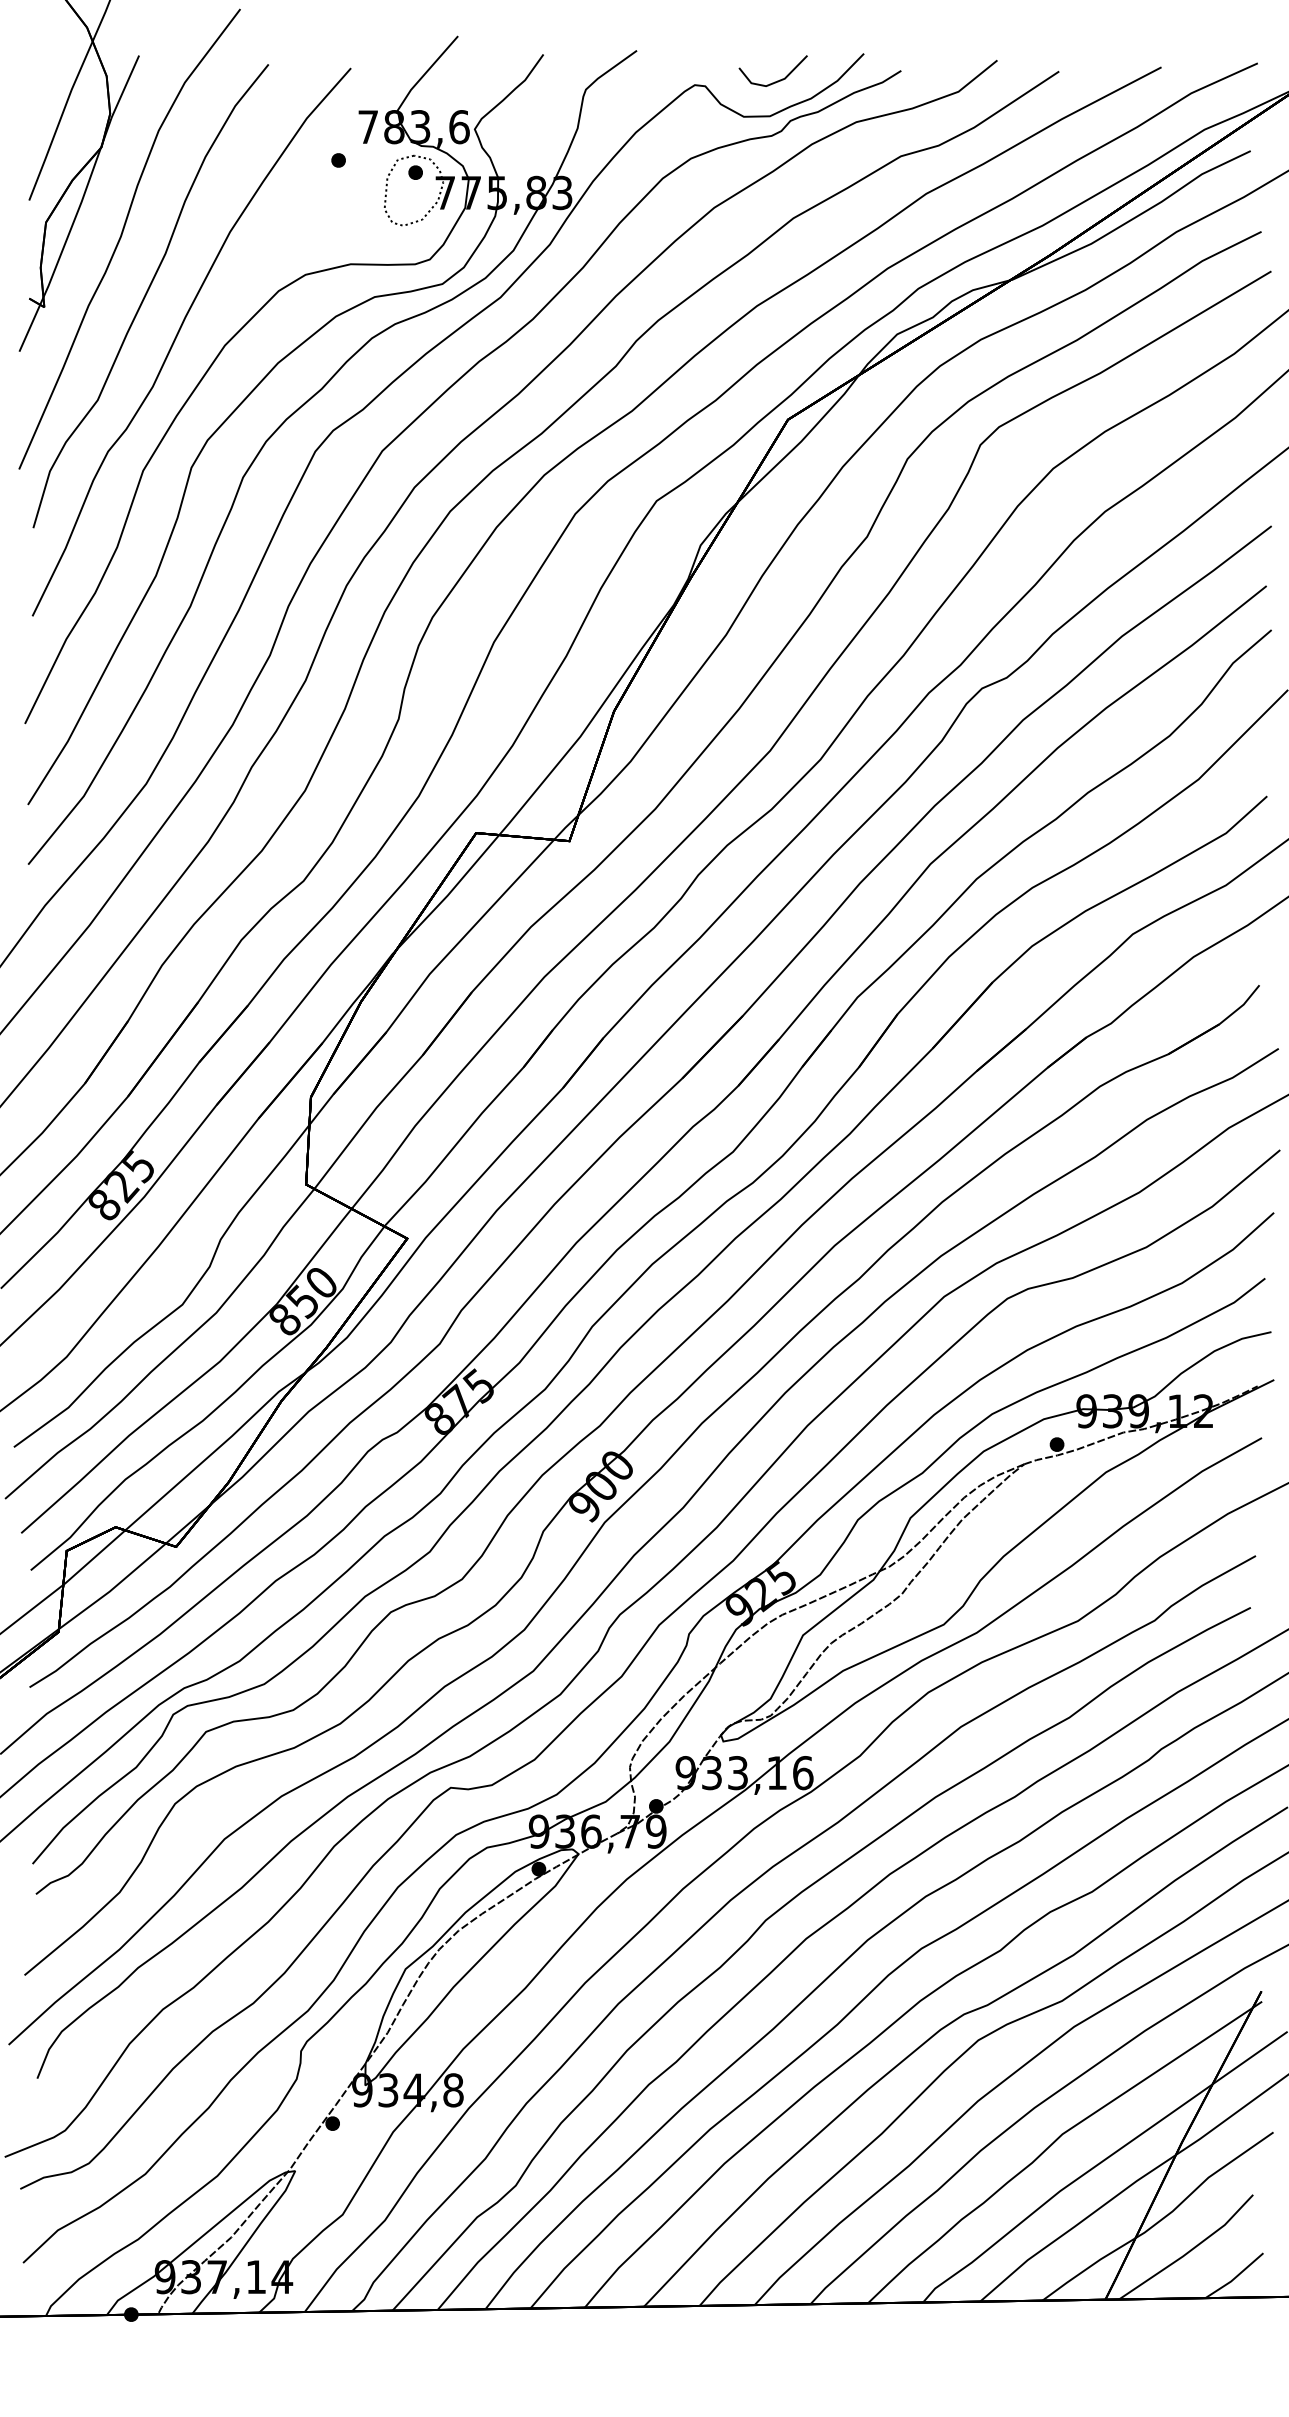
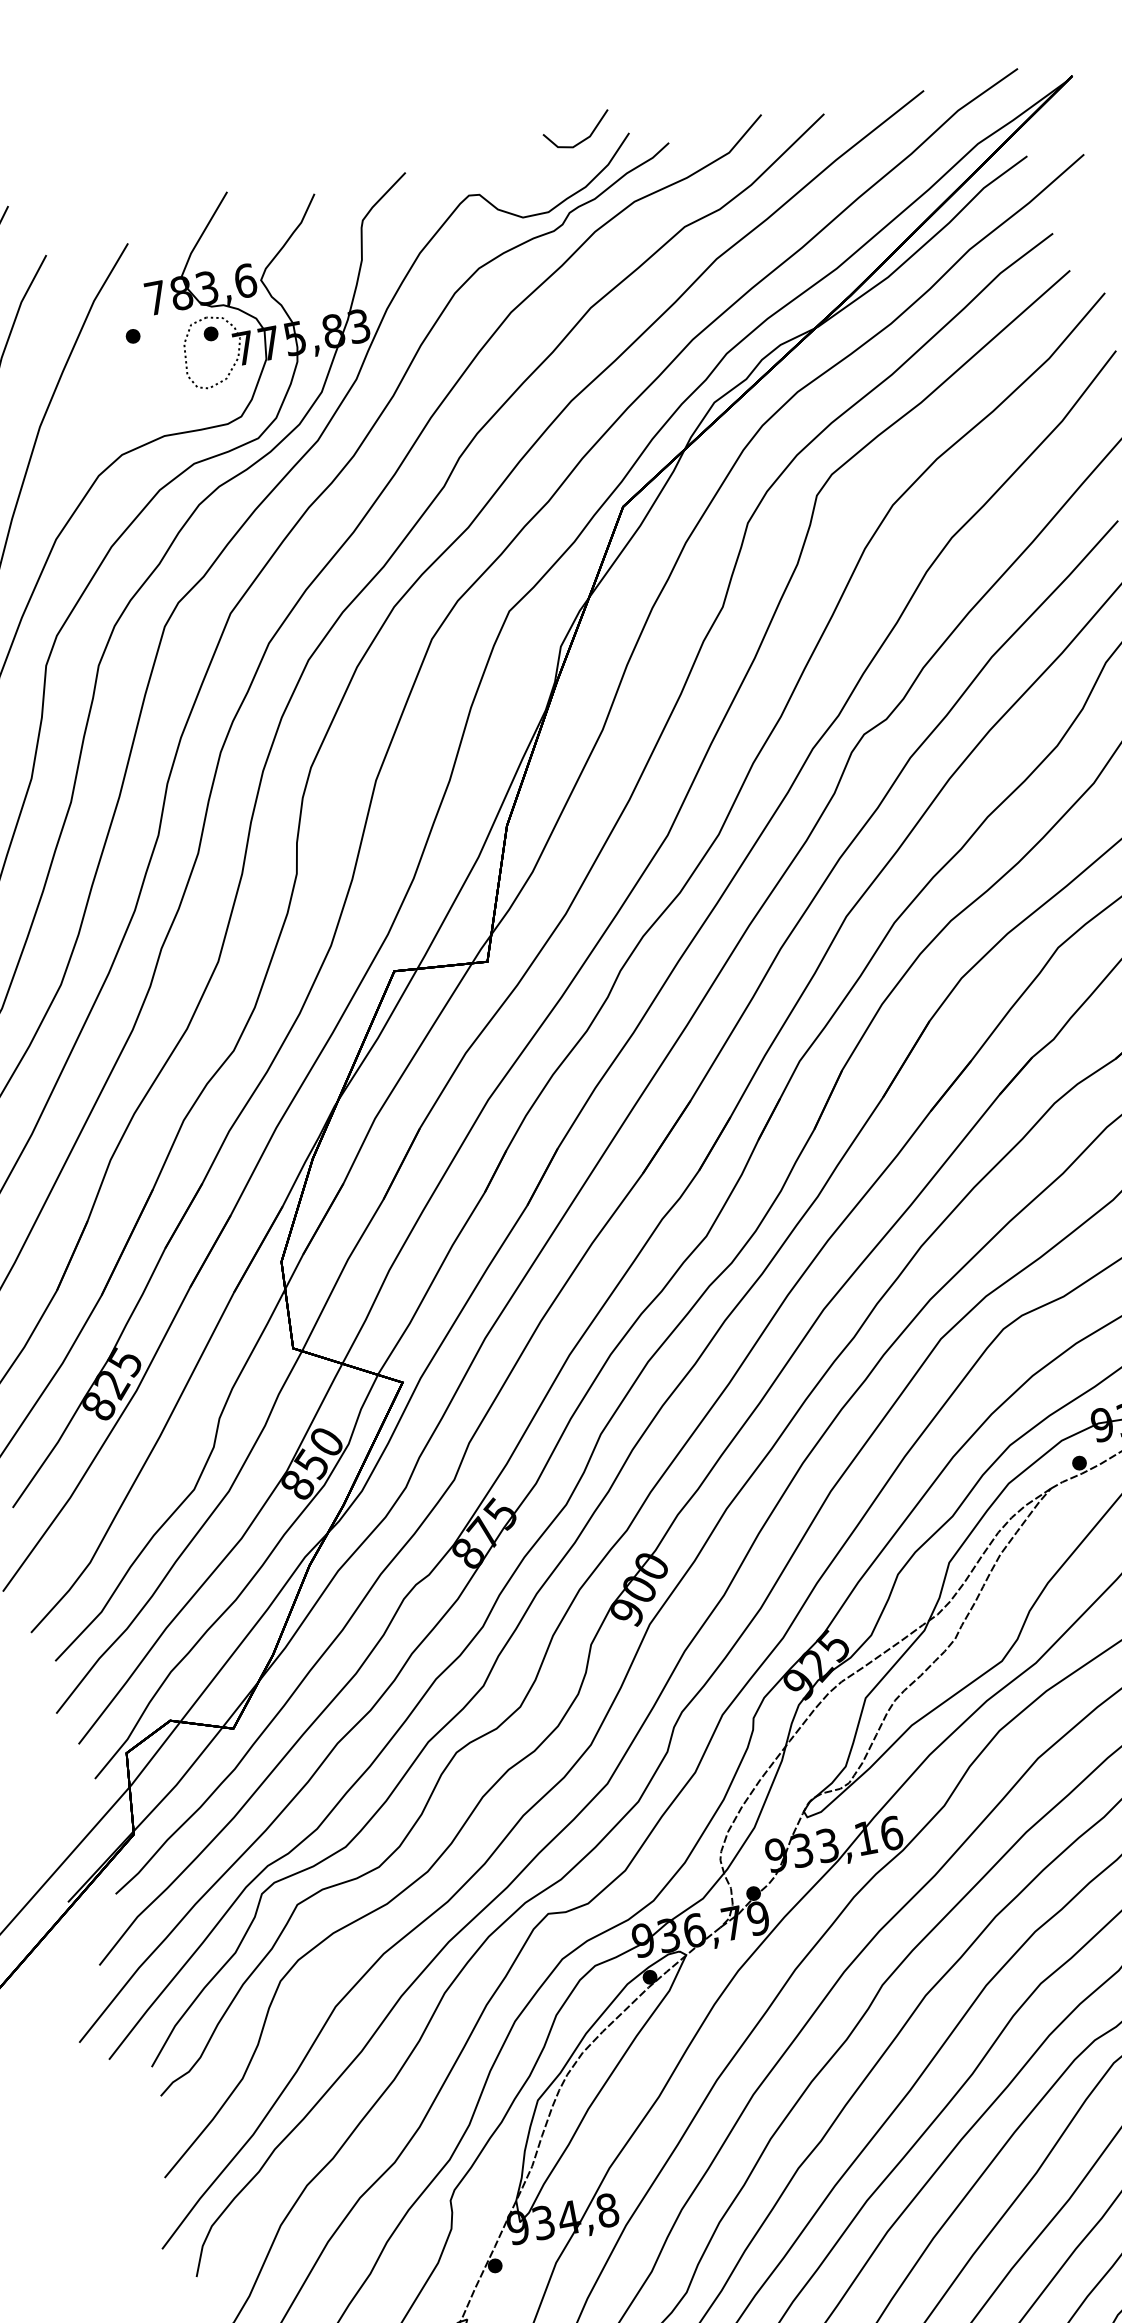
line: (777, 80) -> (583, 139), moved

